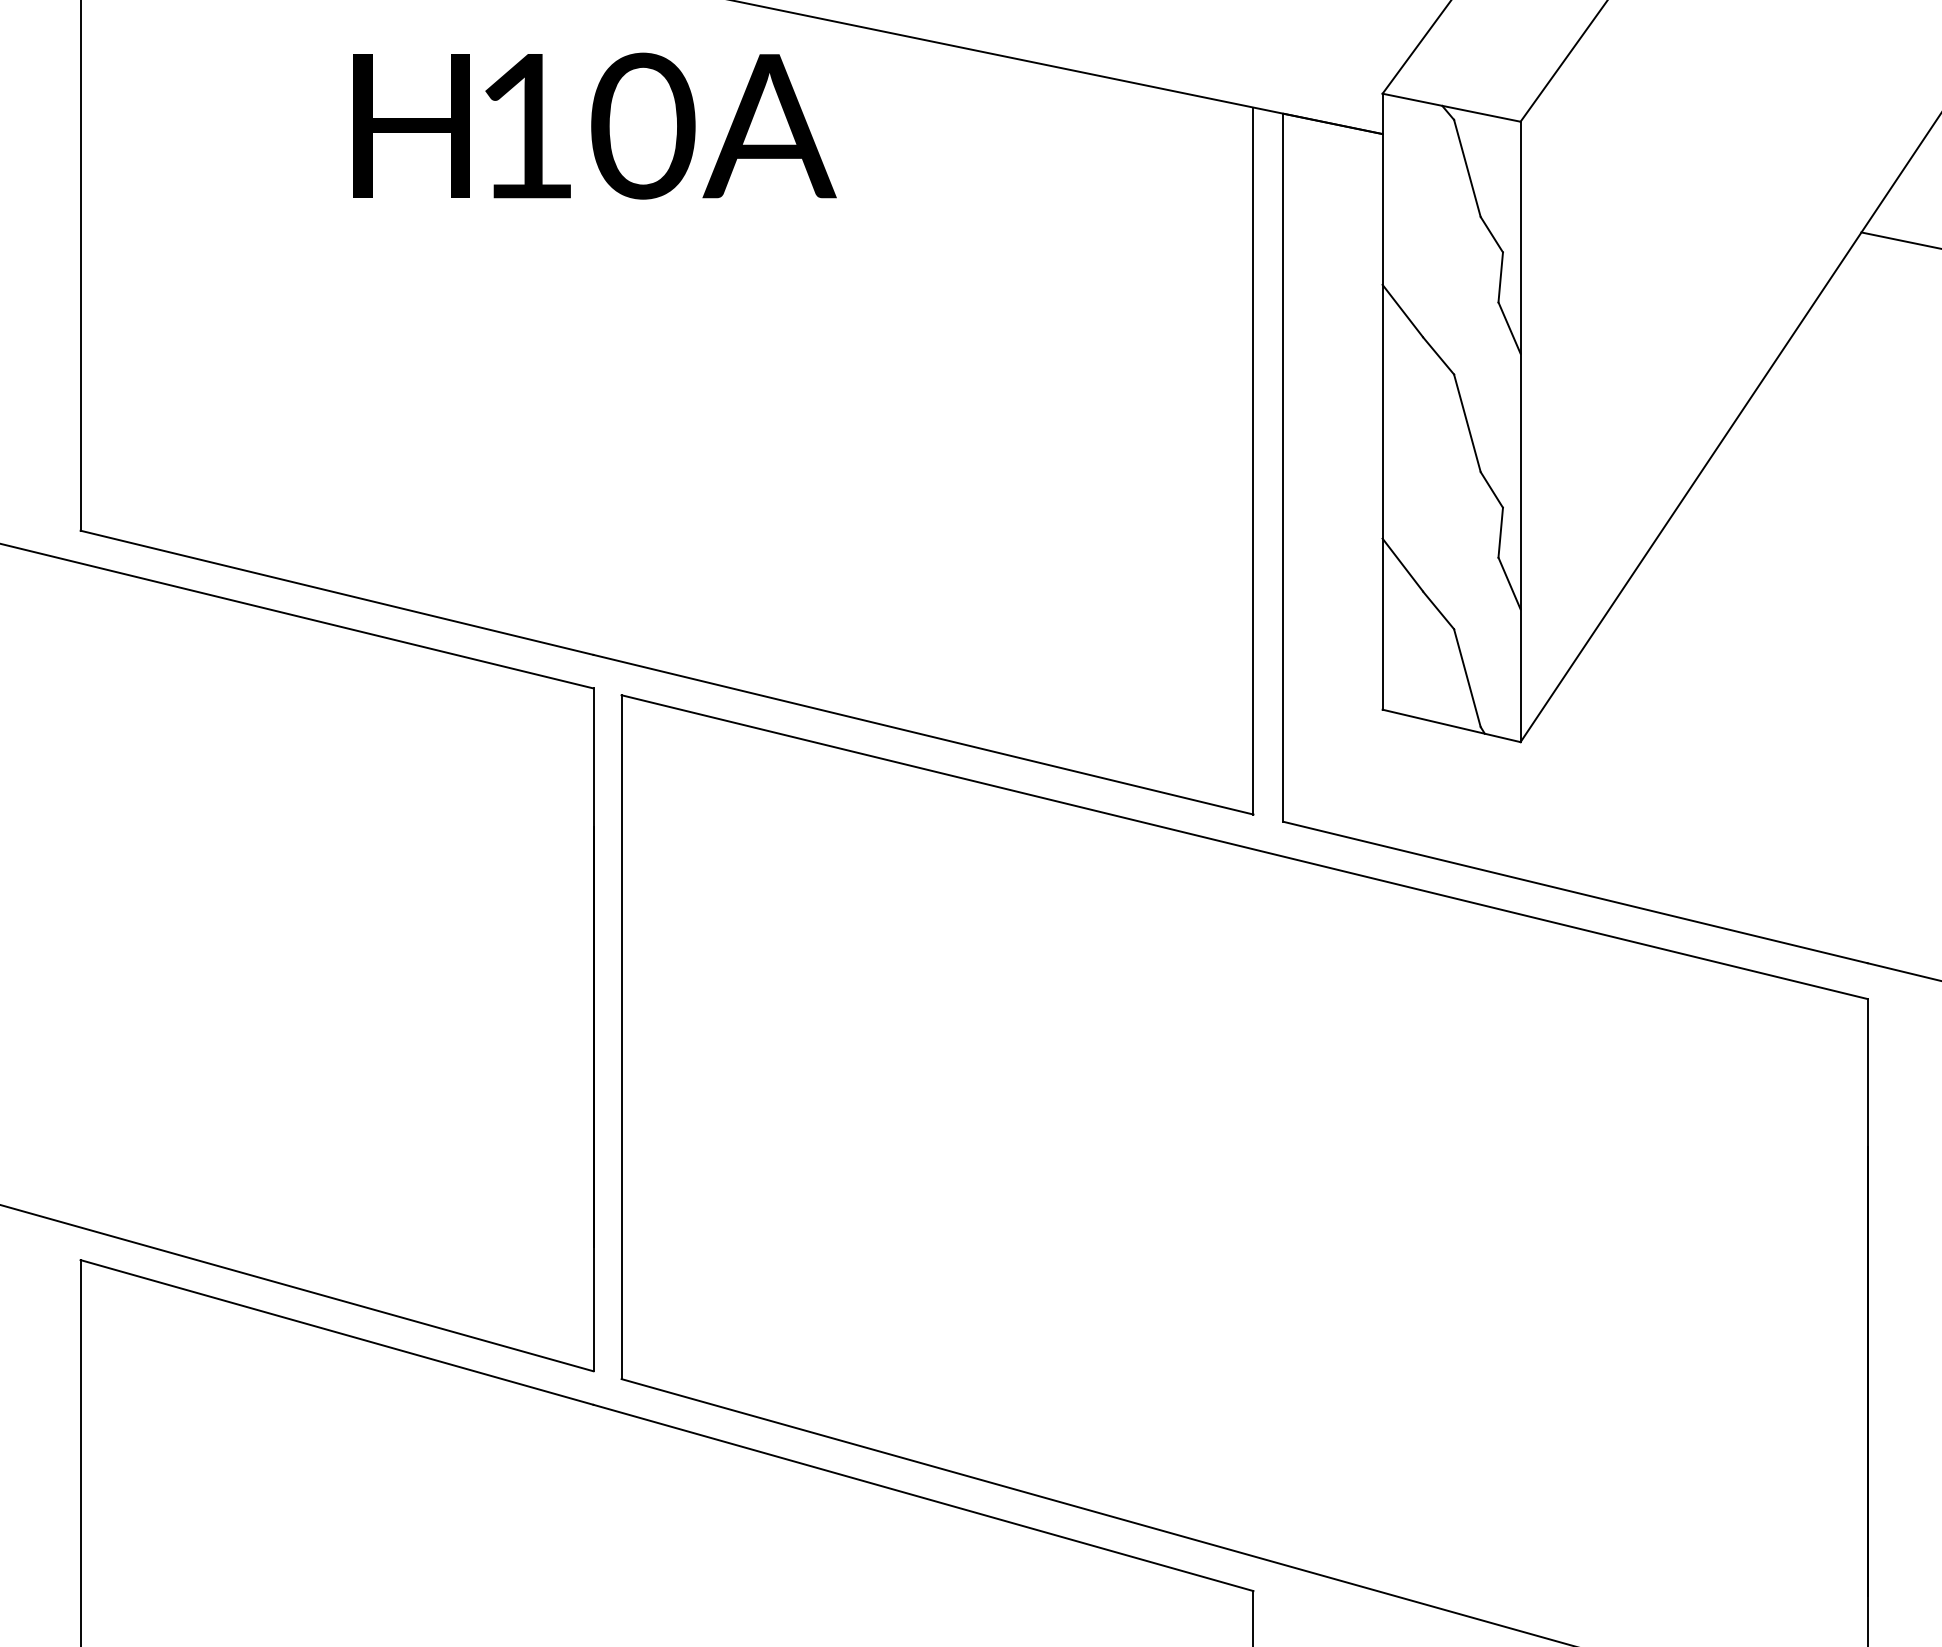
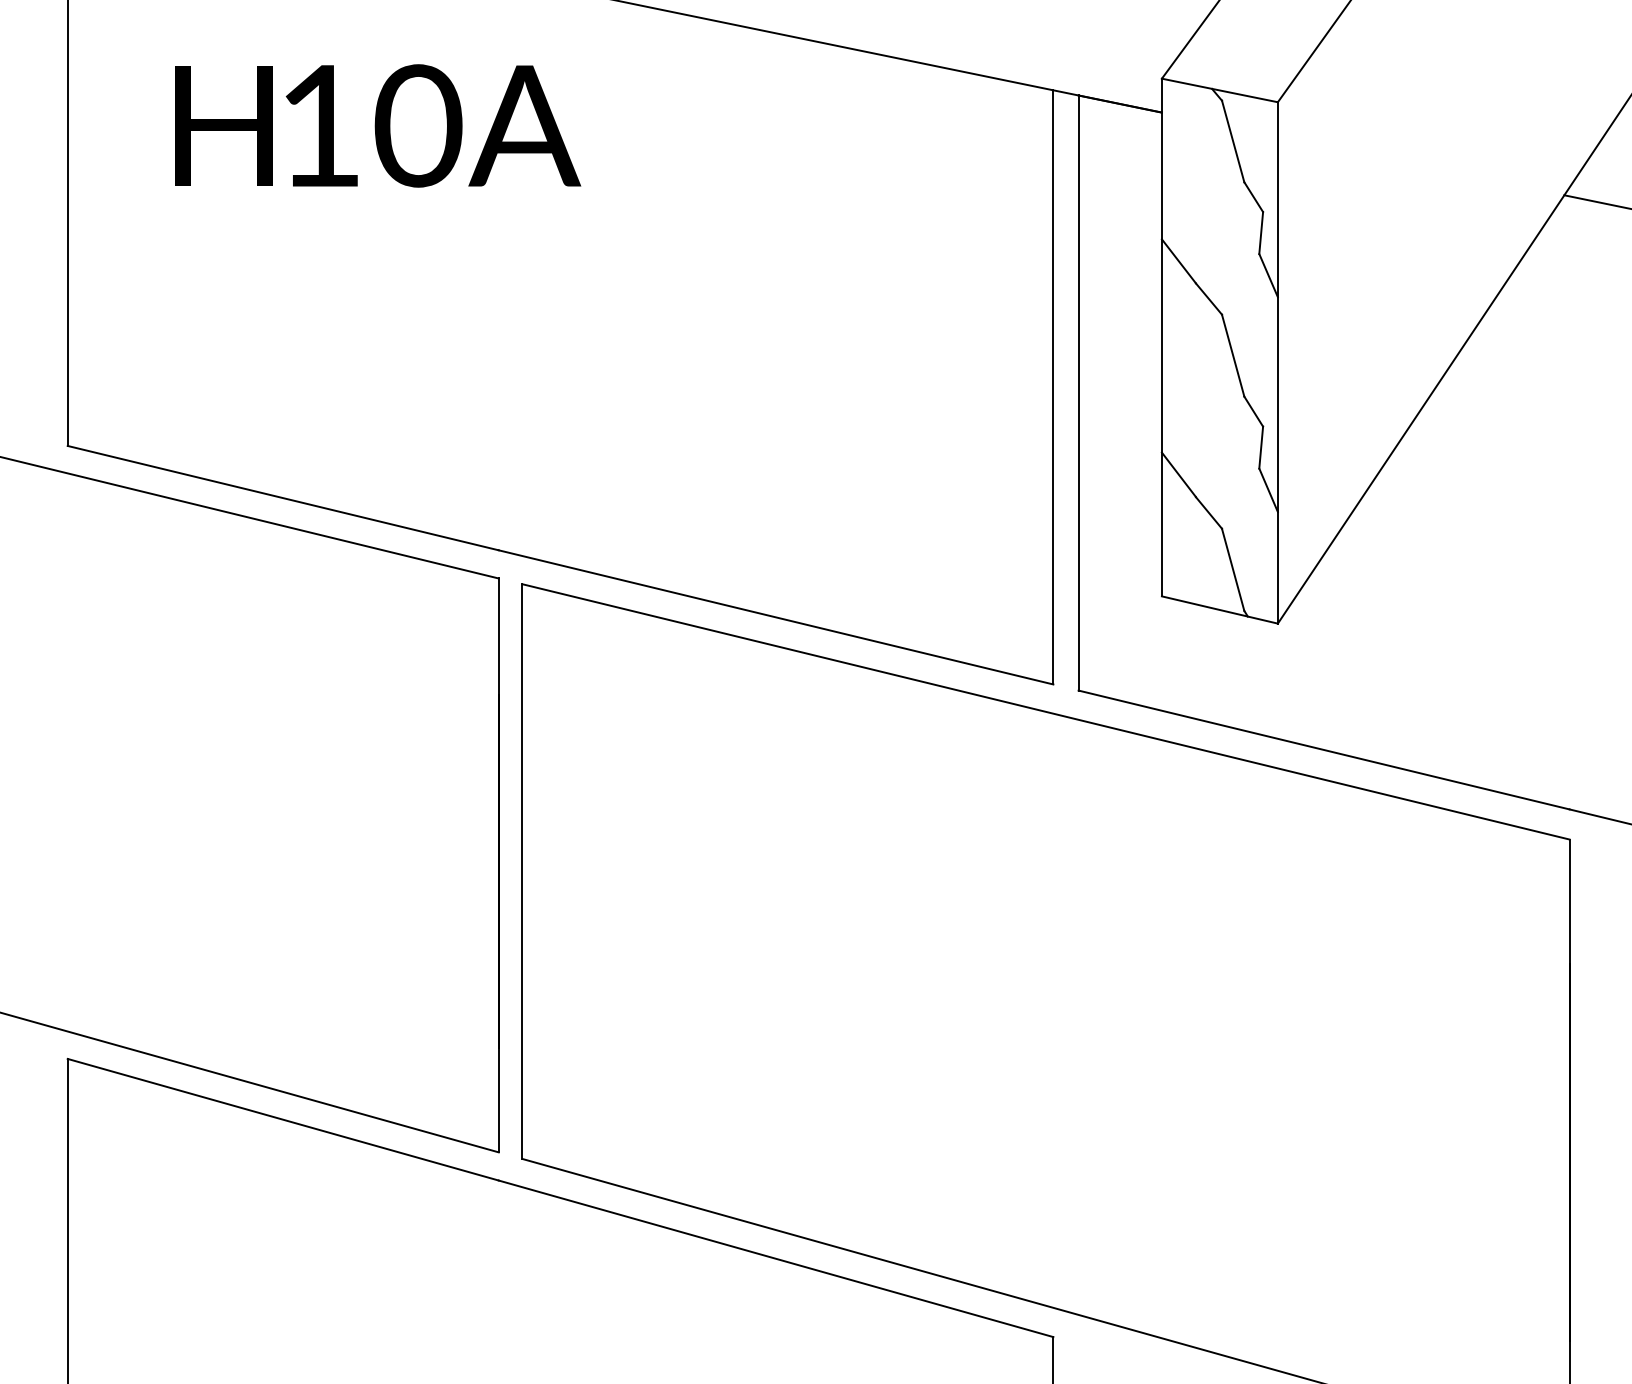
text: (595, 125) -> (378, 125), moved

